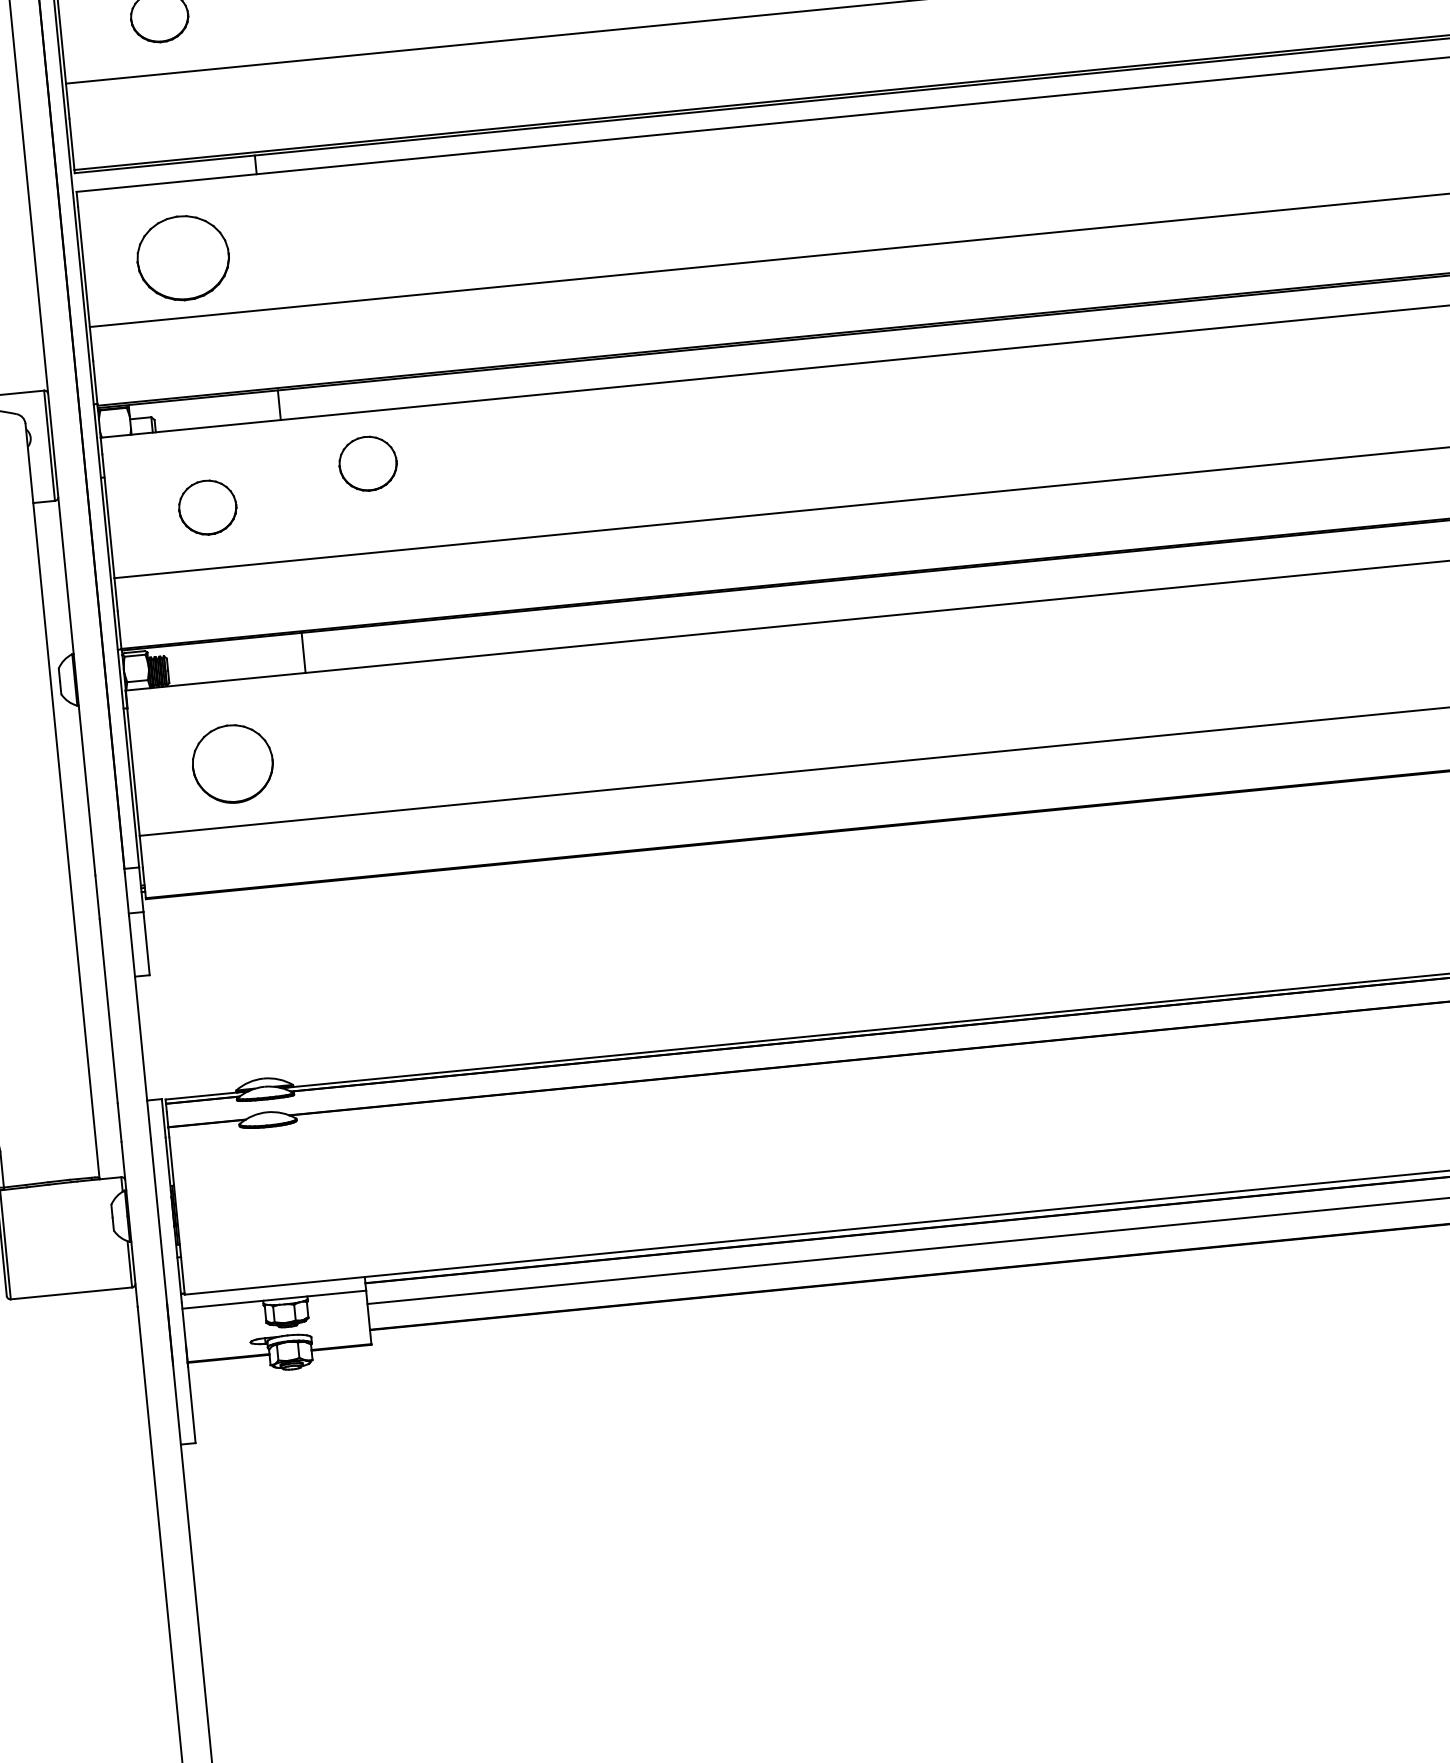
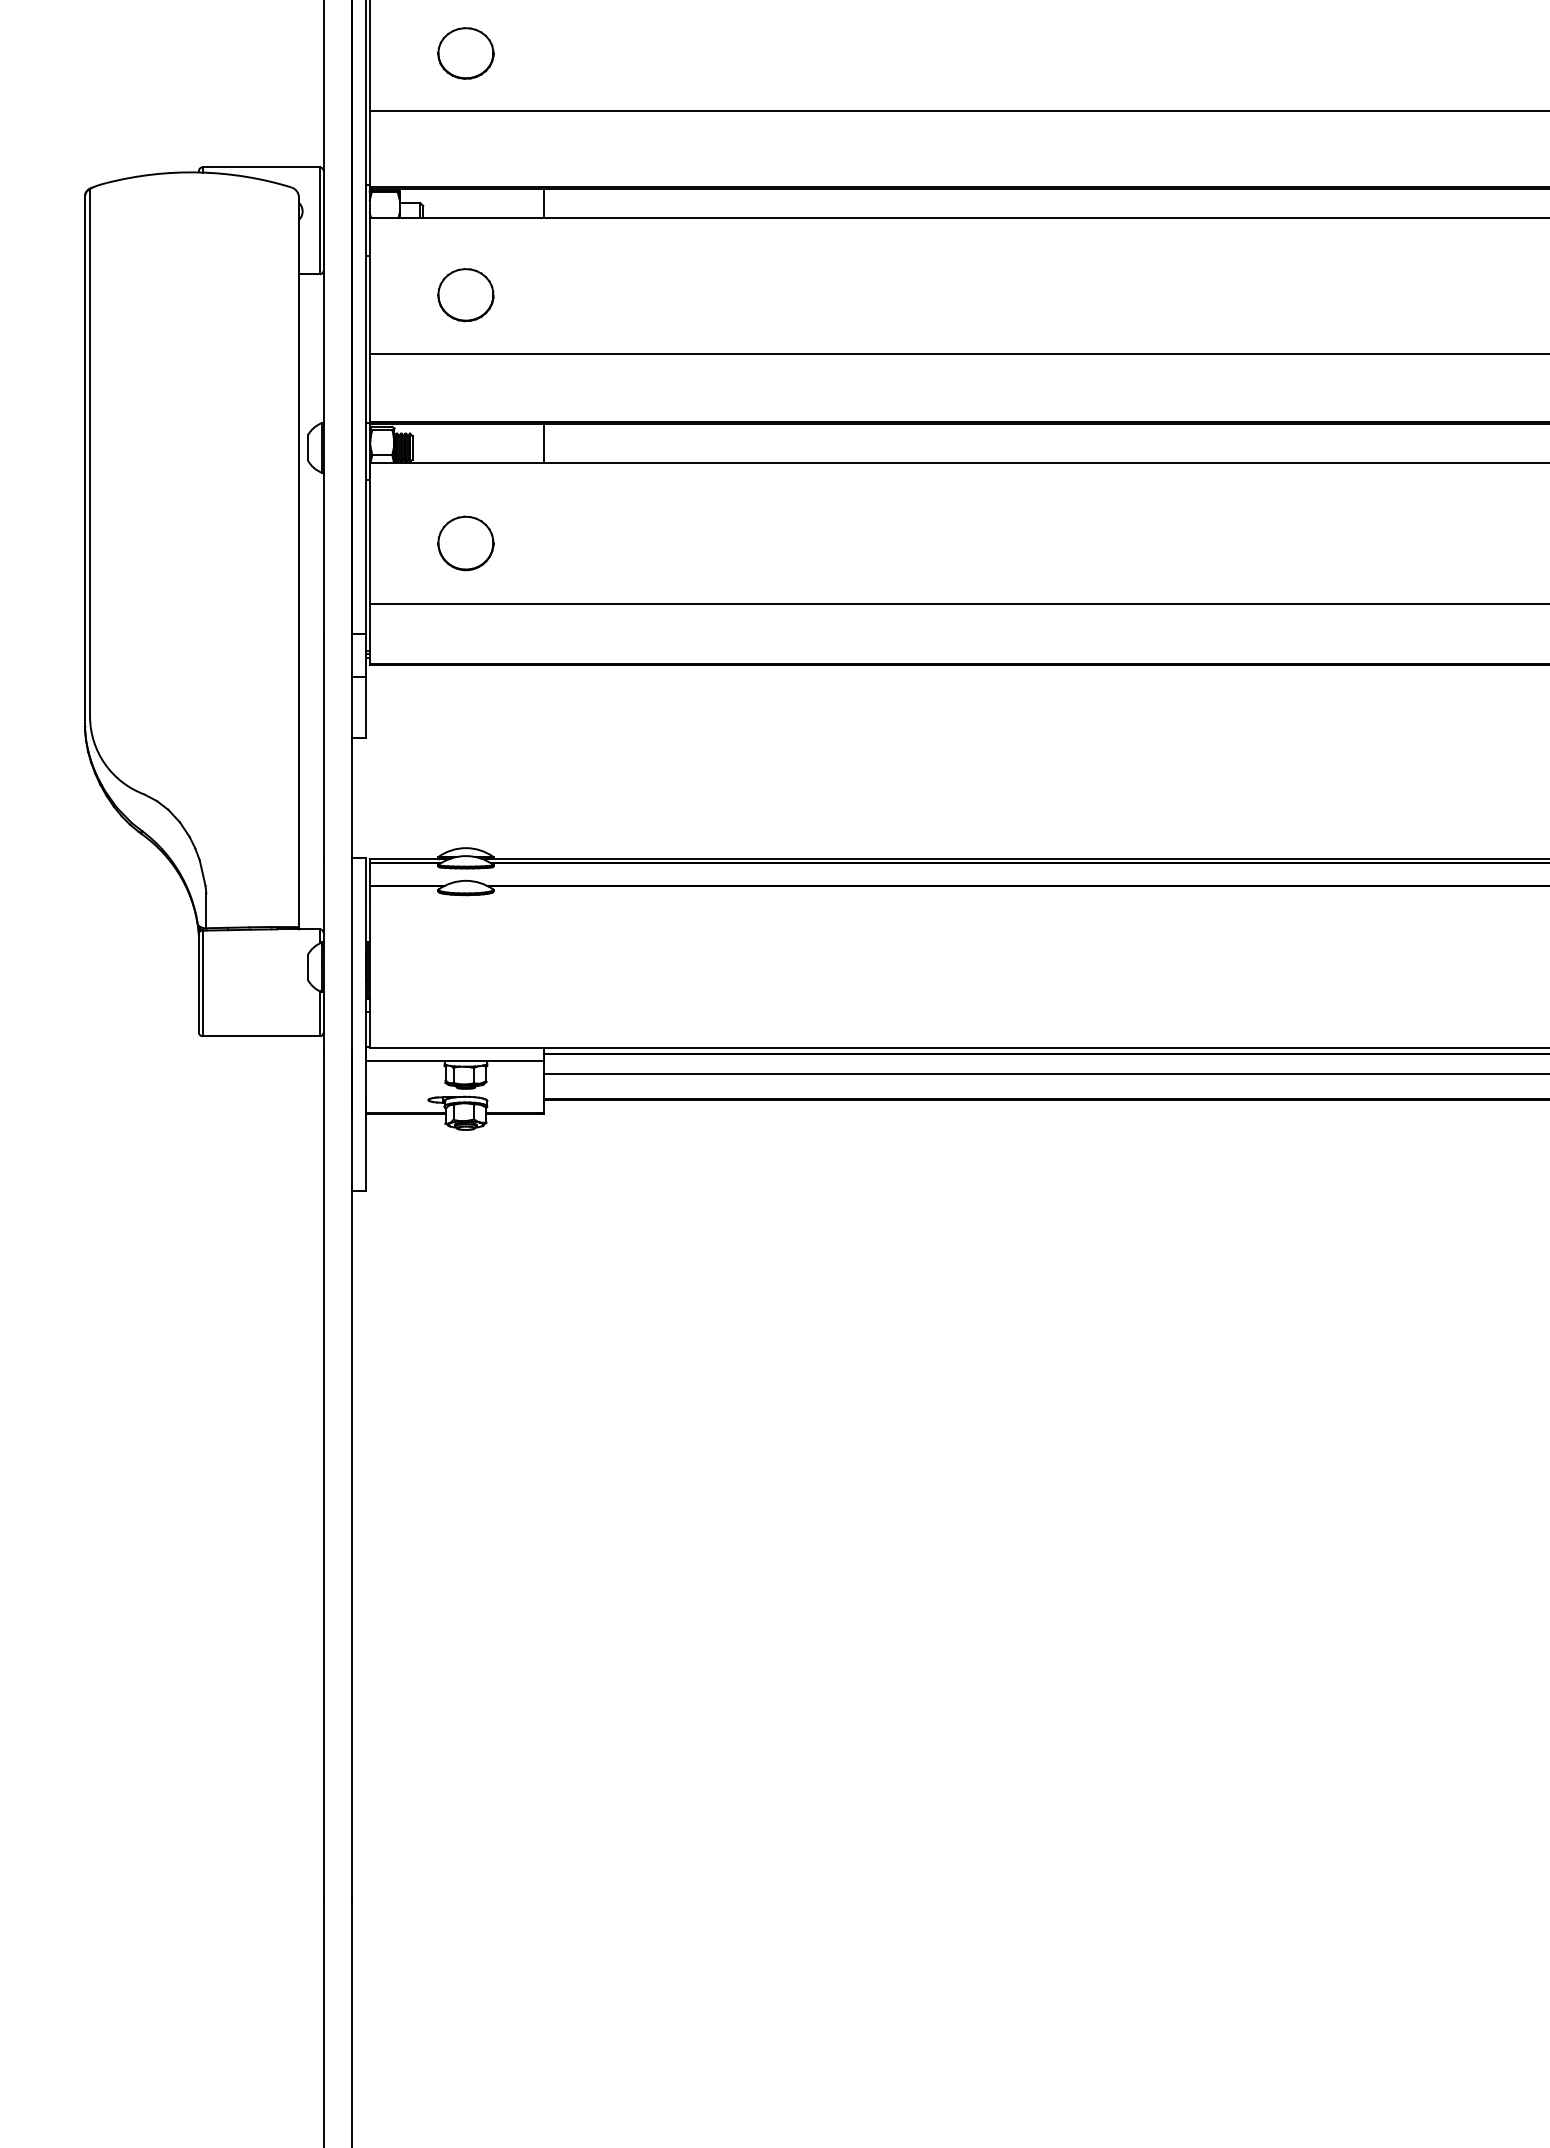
part: (182, 258) -> (465, 53), size x0.62
part: (367, 464) -> (623, 268), removed
part: (232, 764) -> (465, 543), size x0.71

